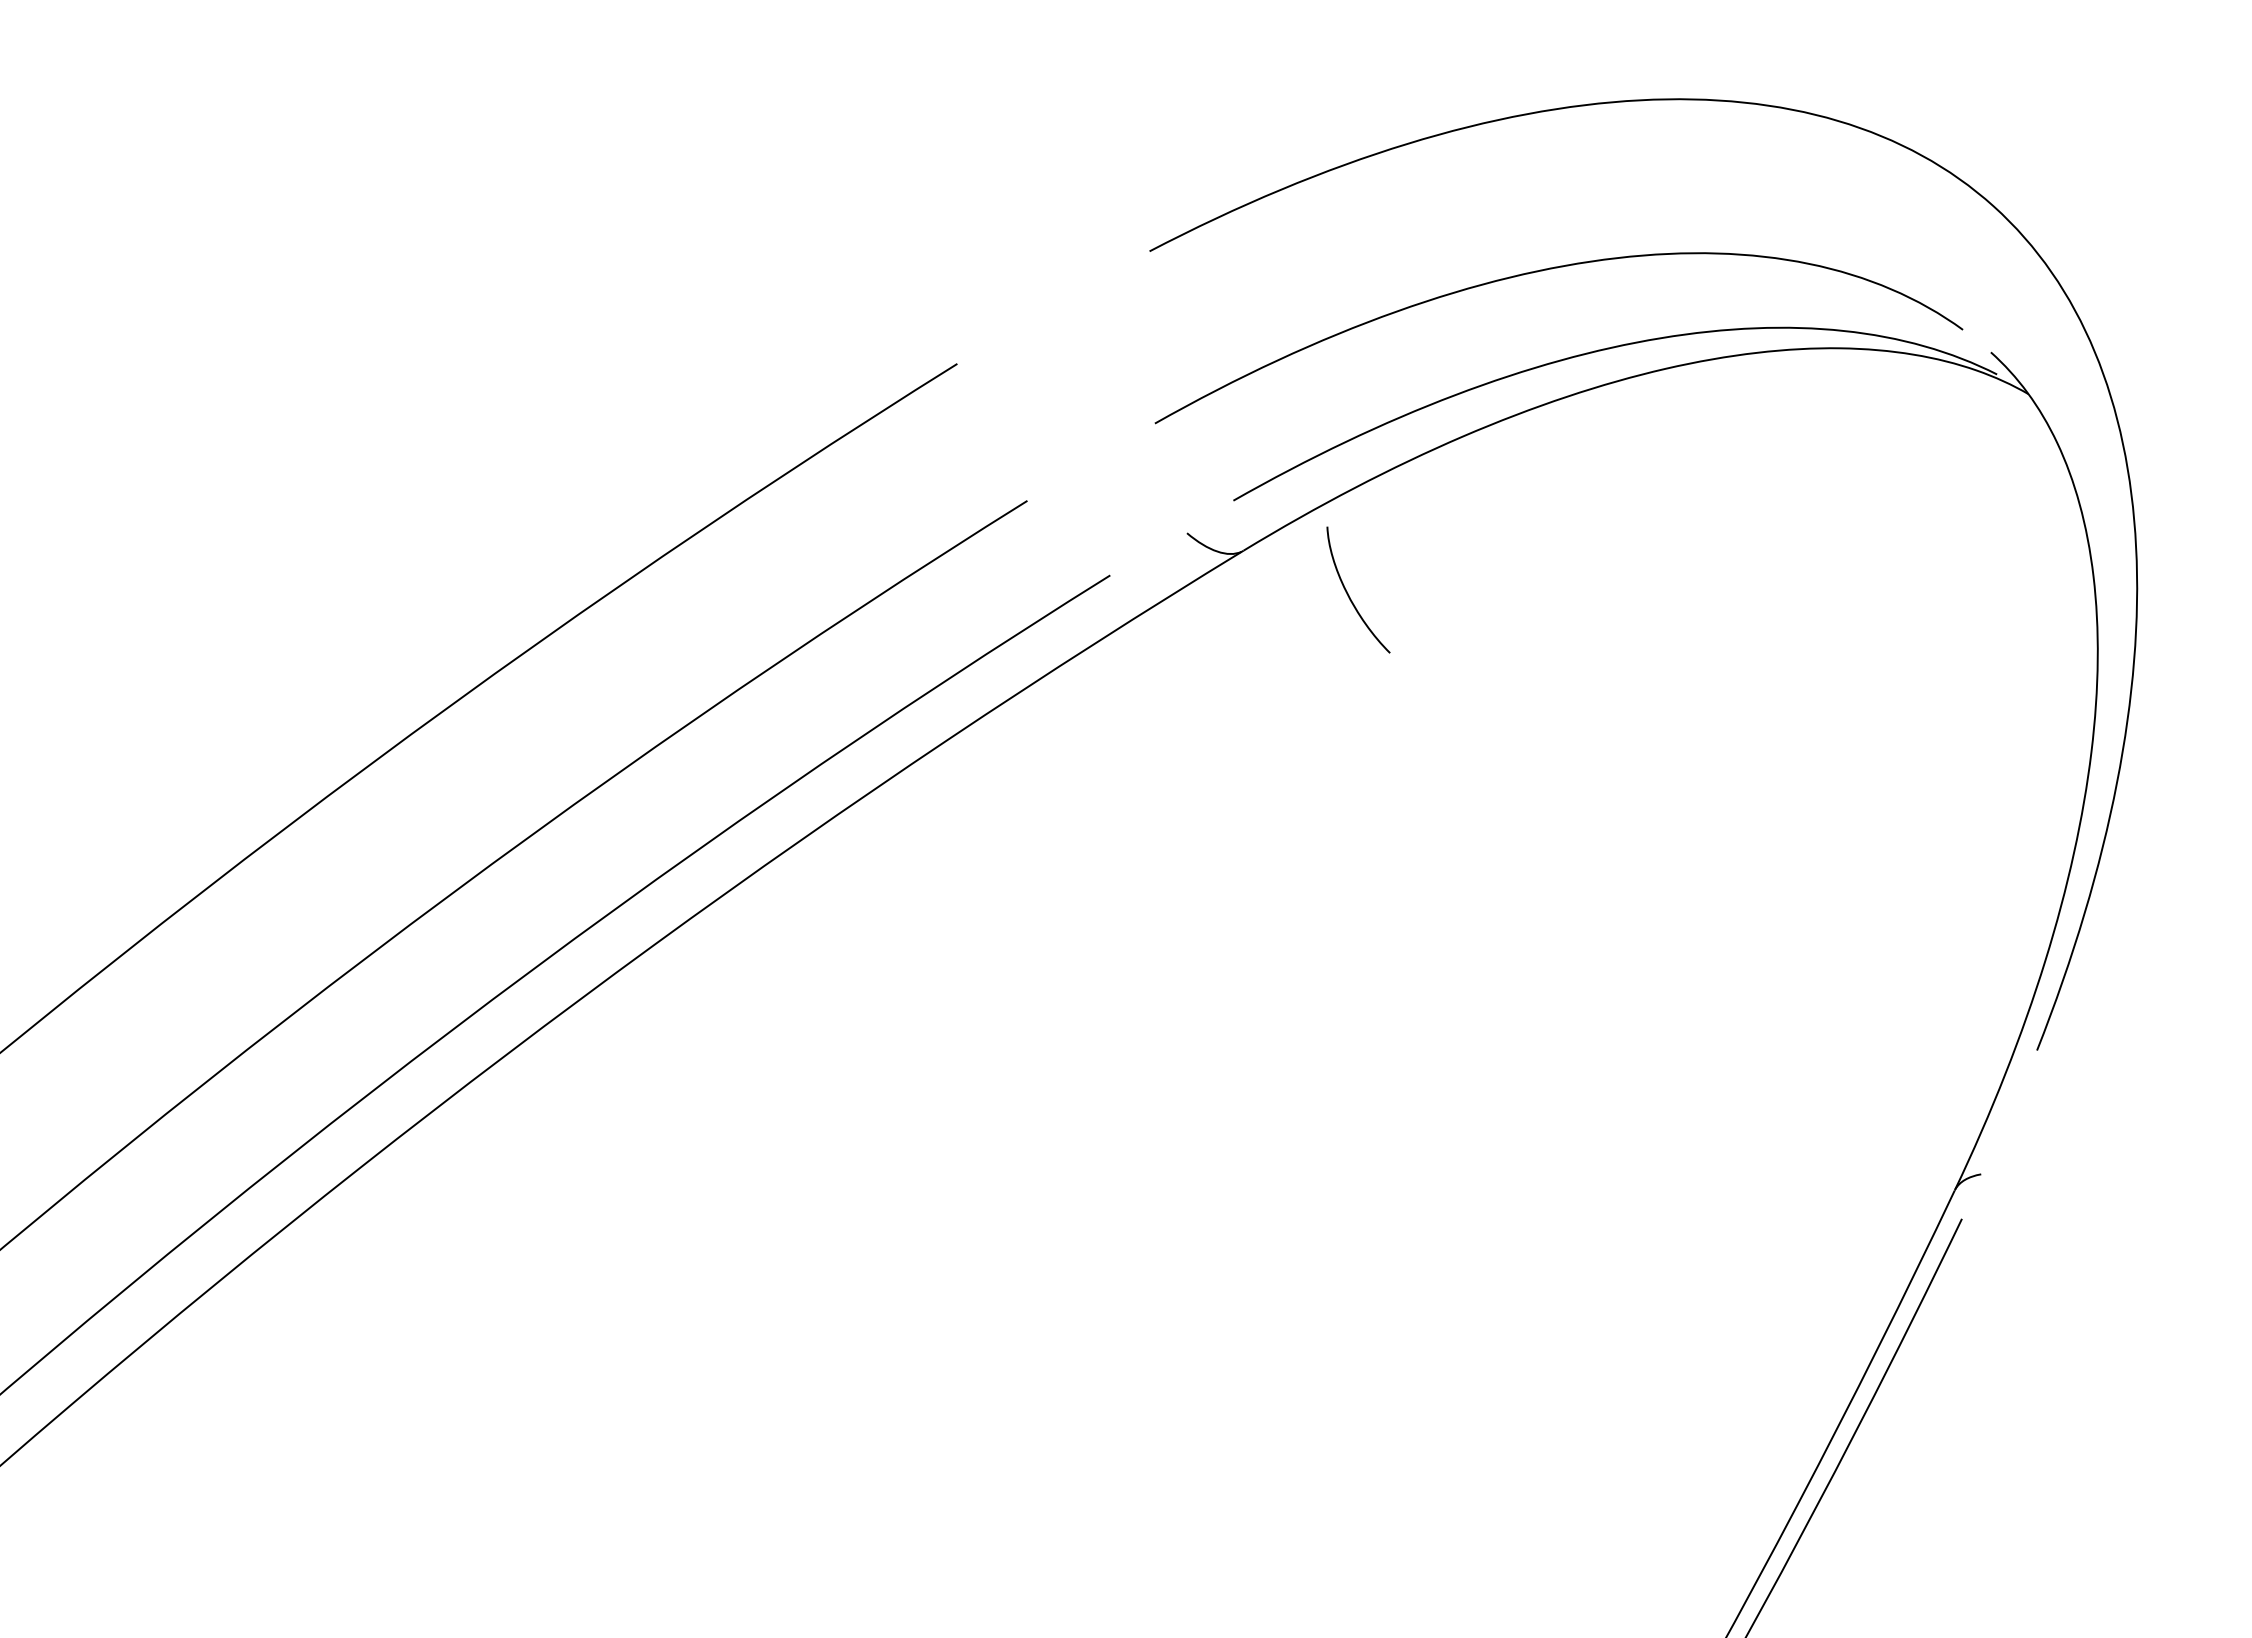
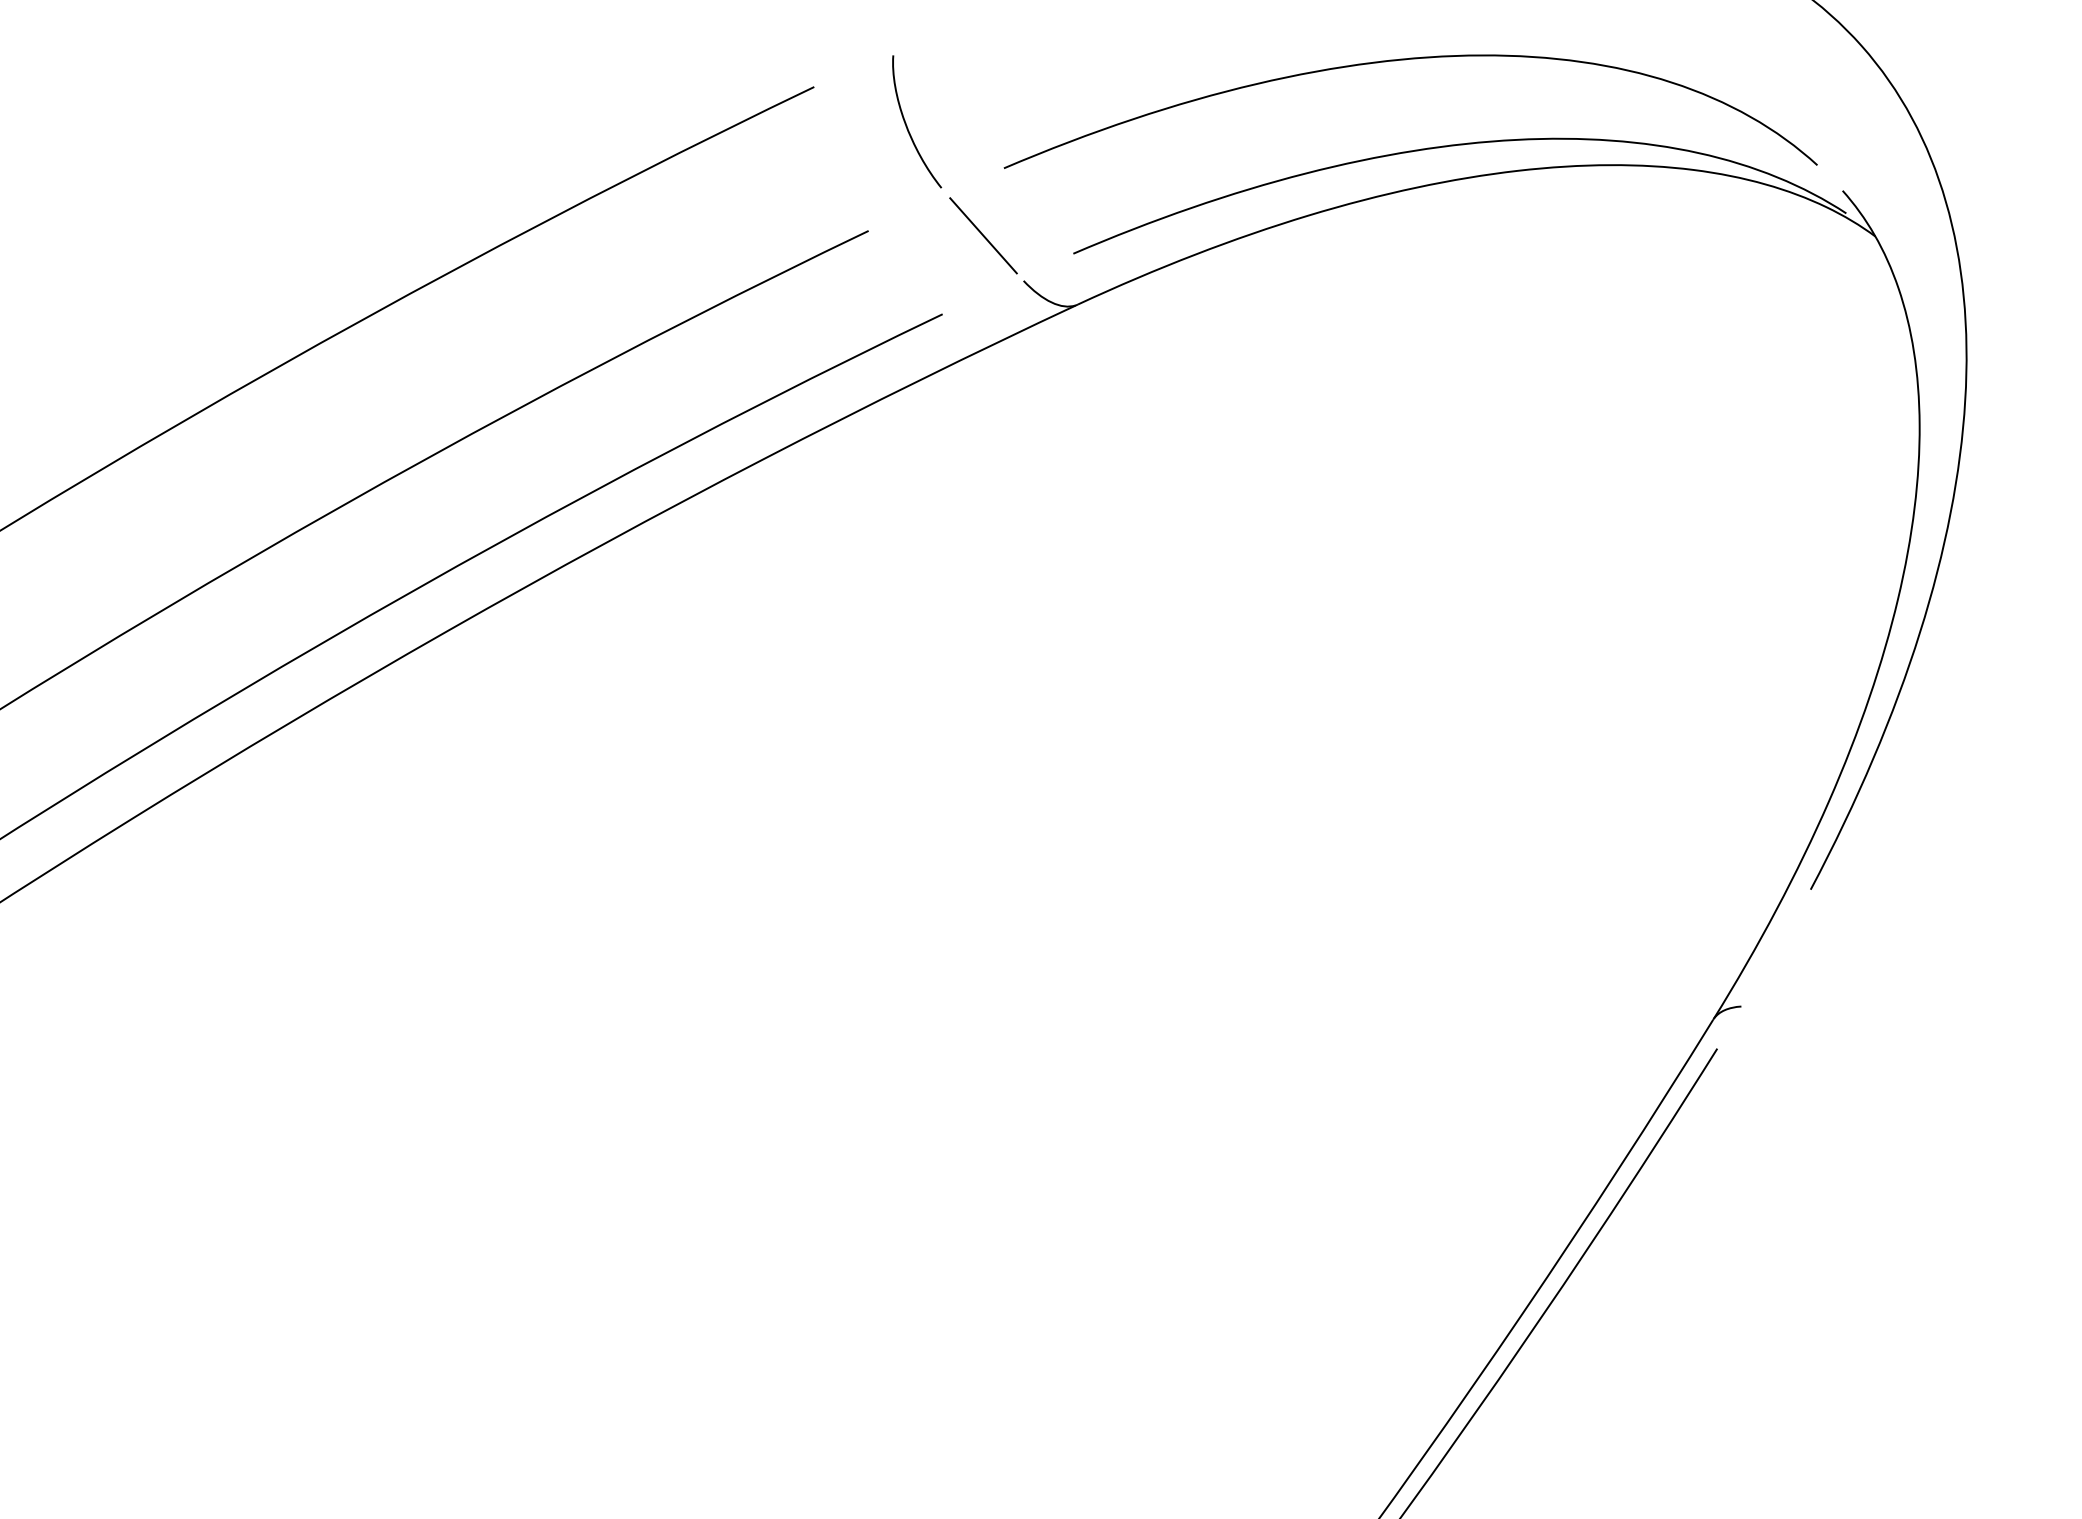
line: (1141, 492) -> (982, 235), added
curve: (1348, 593) -> (906, 124), moved

